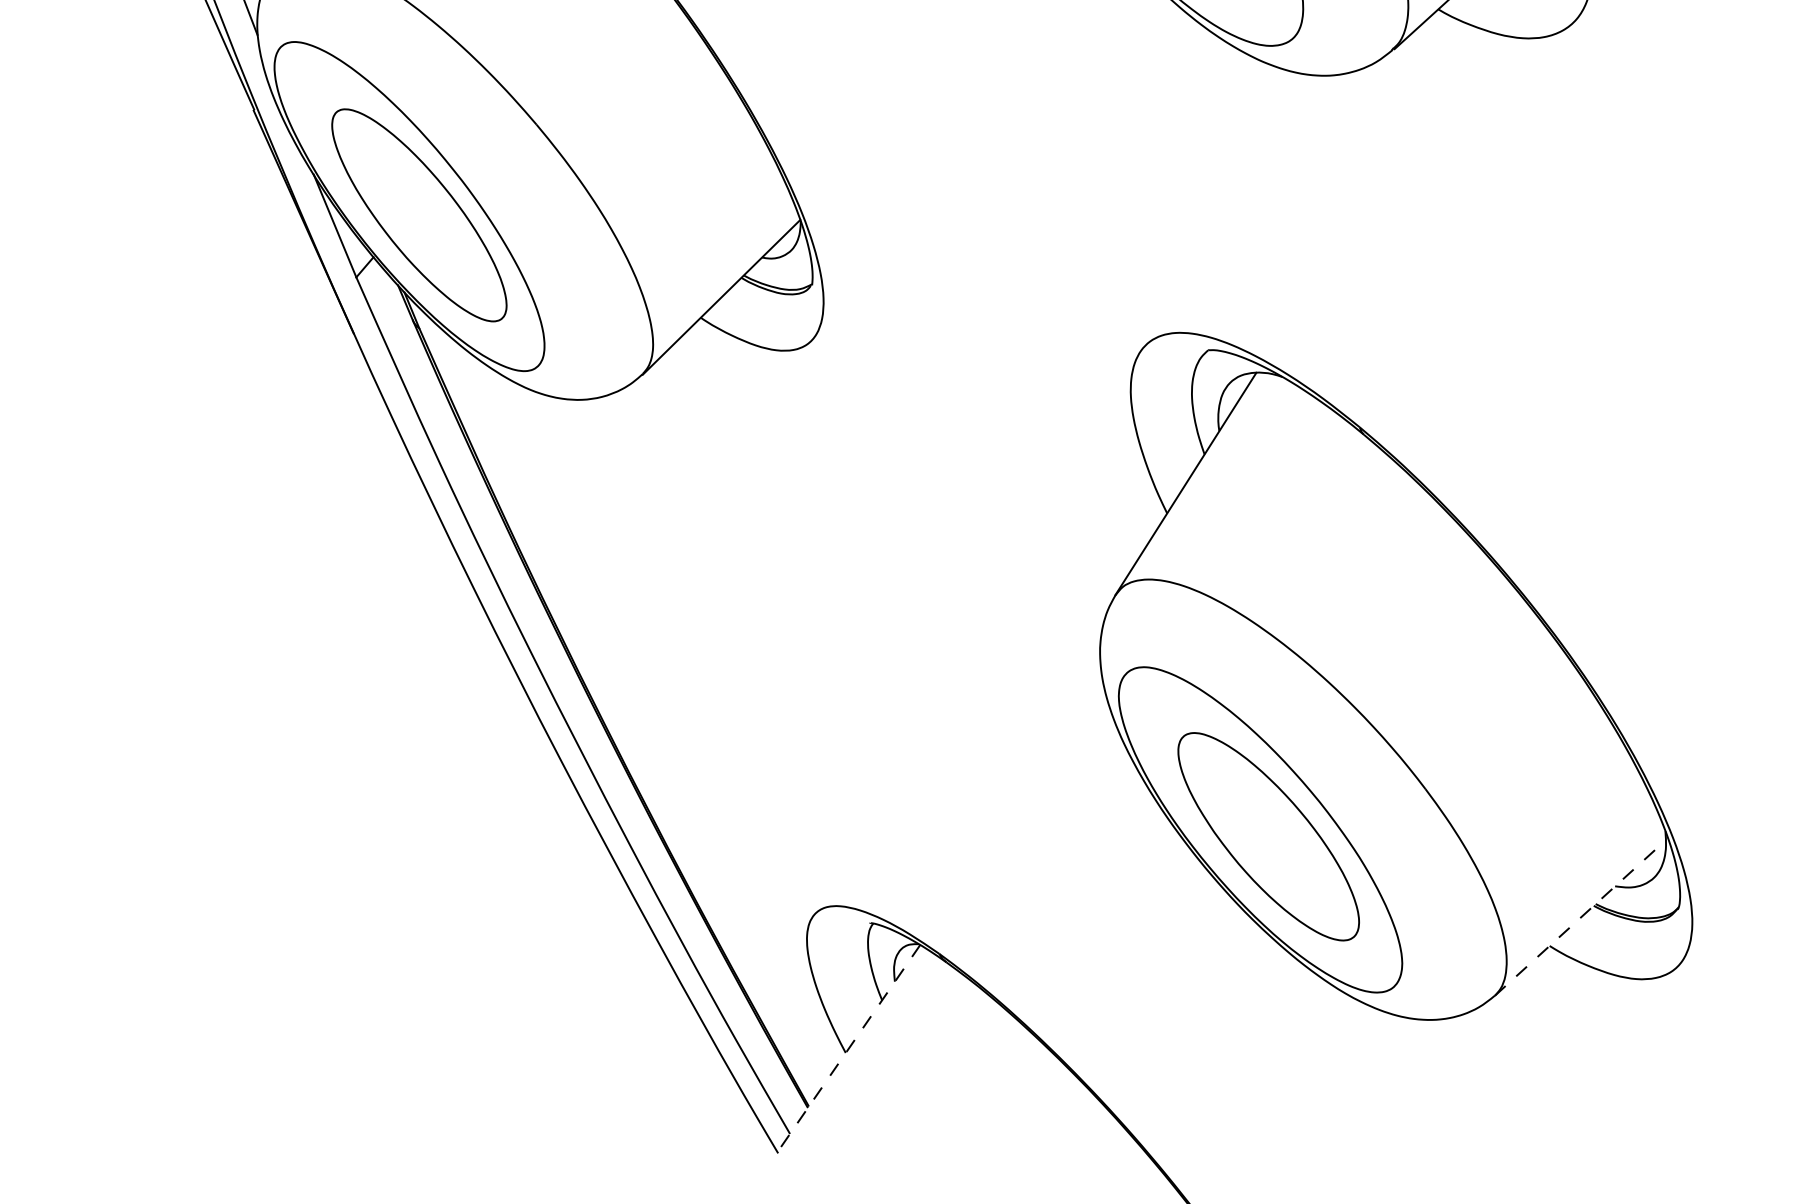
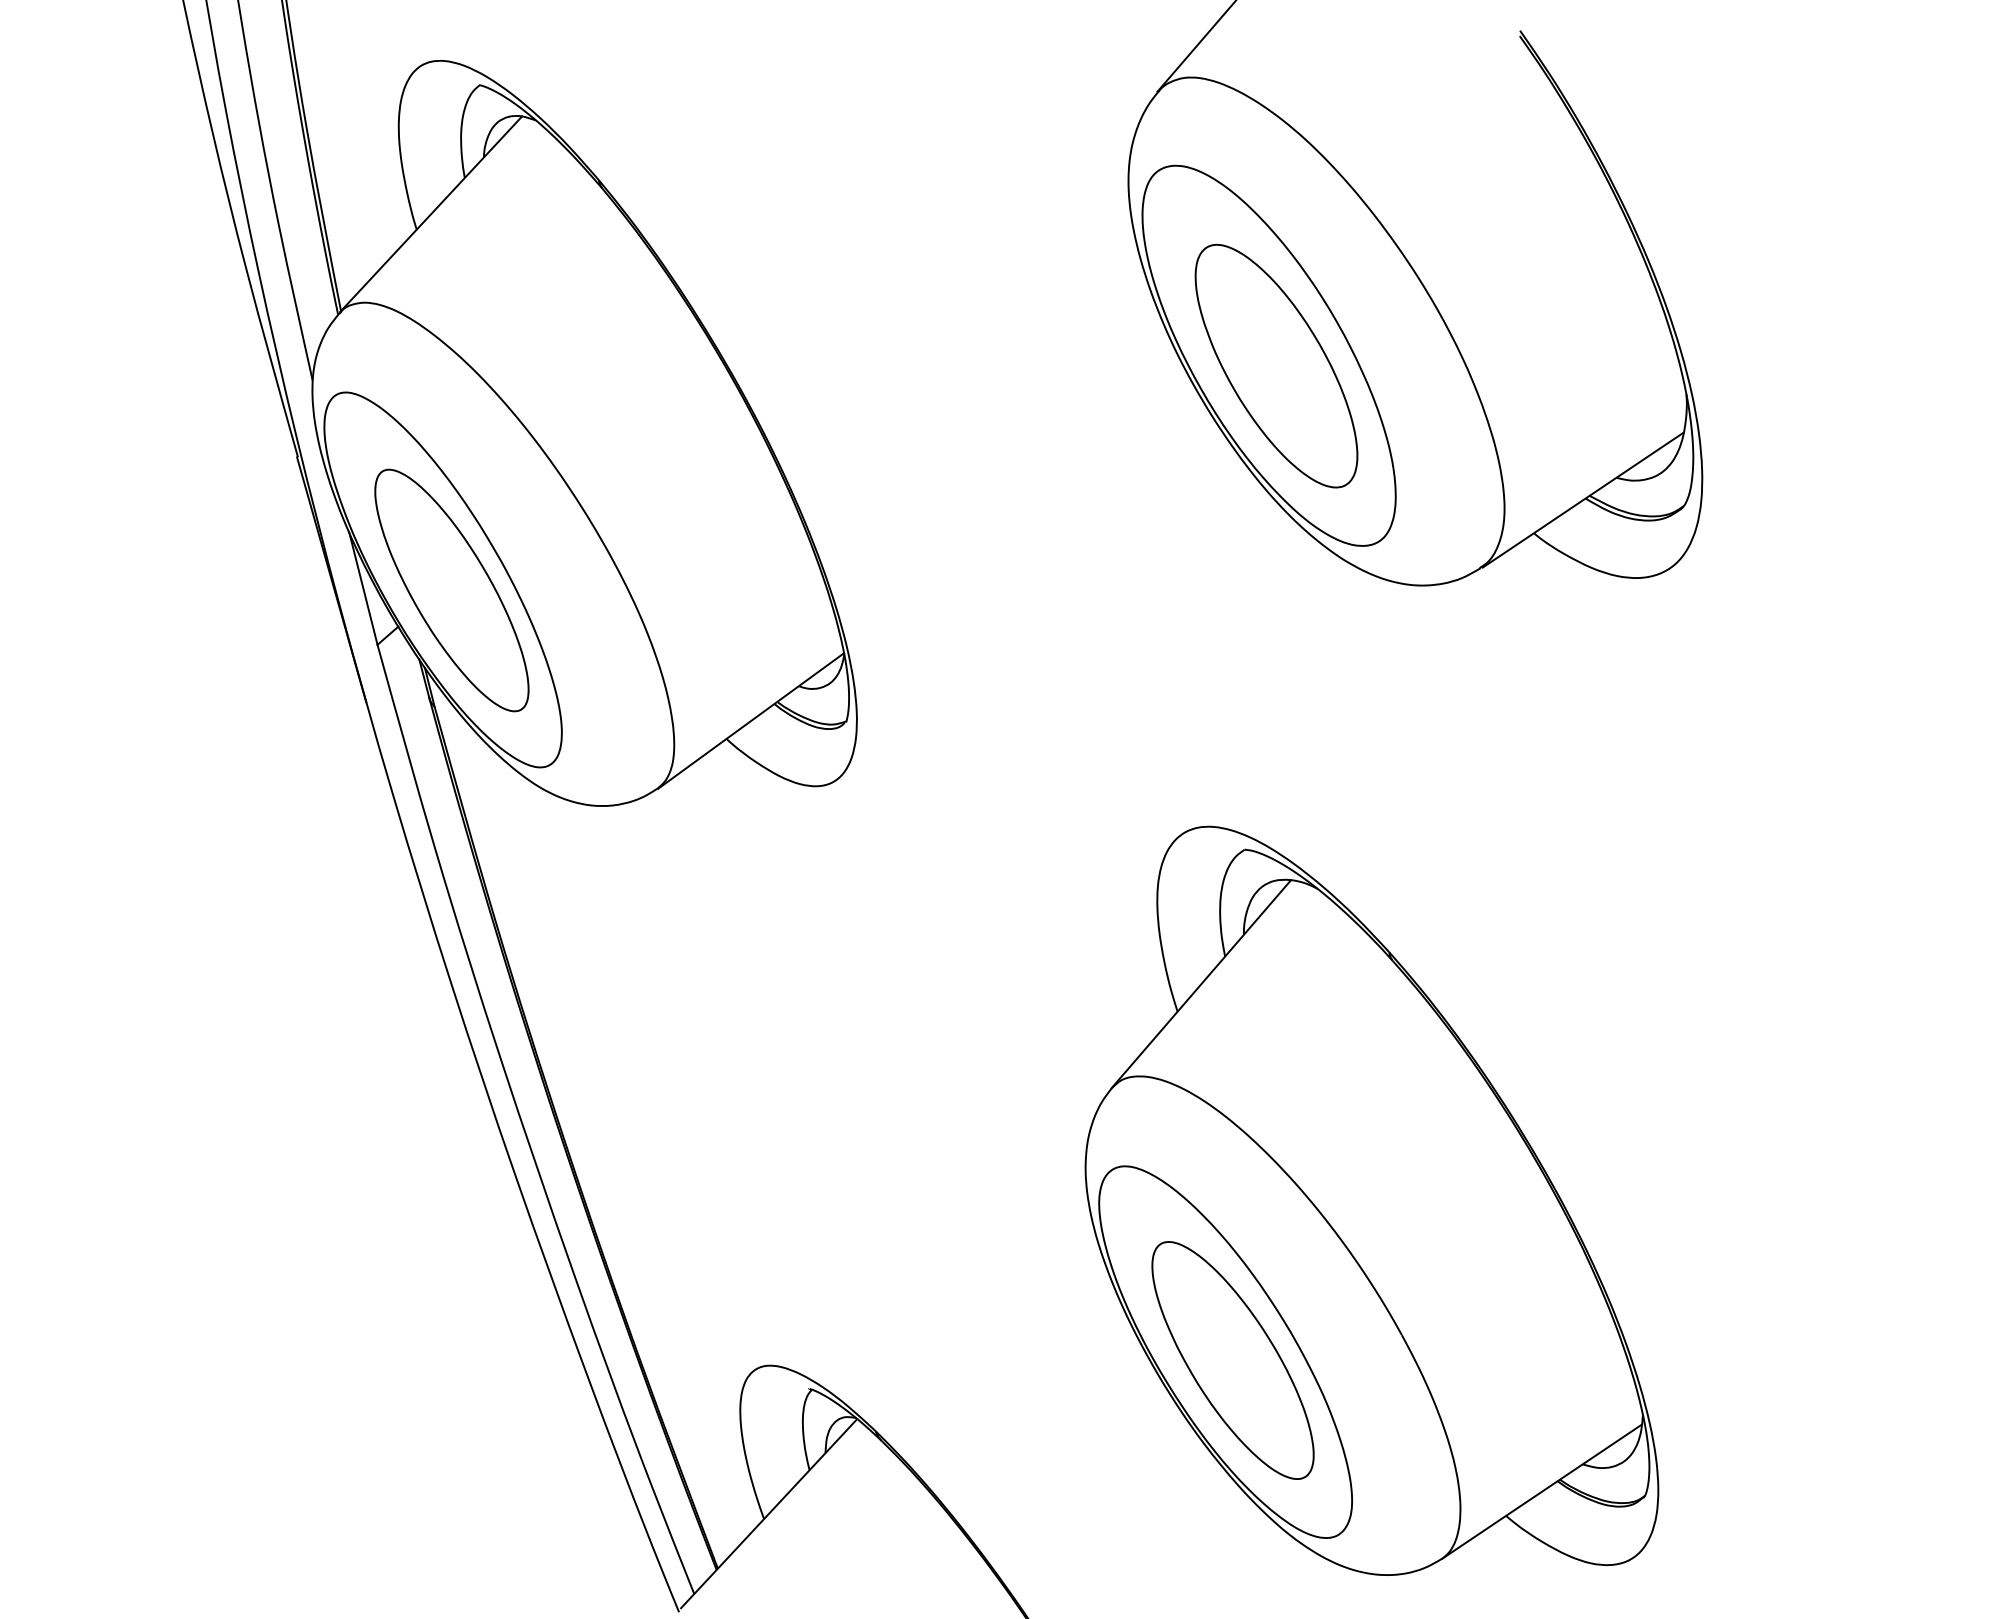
line: (1580, 917) -> (1542, 1491), dashed -> solid
line: (849, 1048) -> (768, 1514), dashed -> solid

